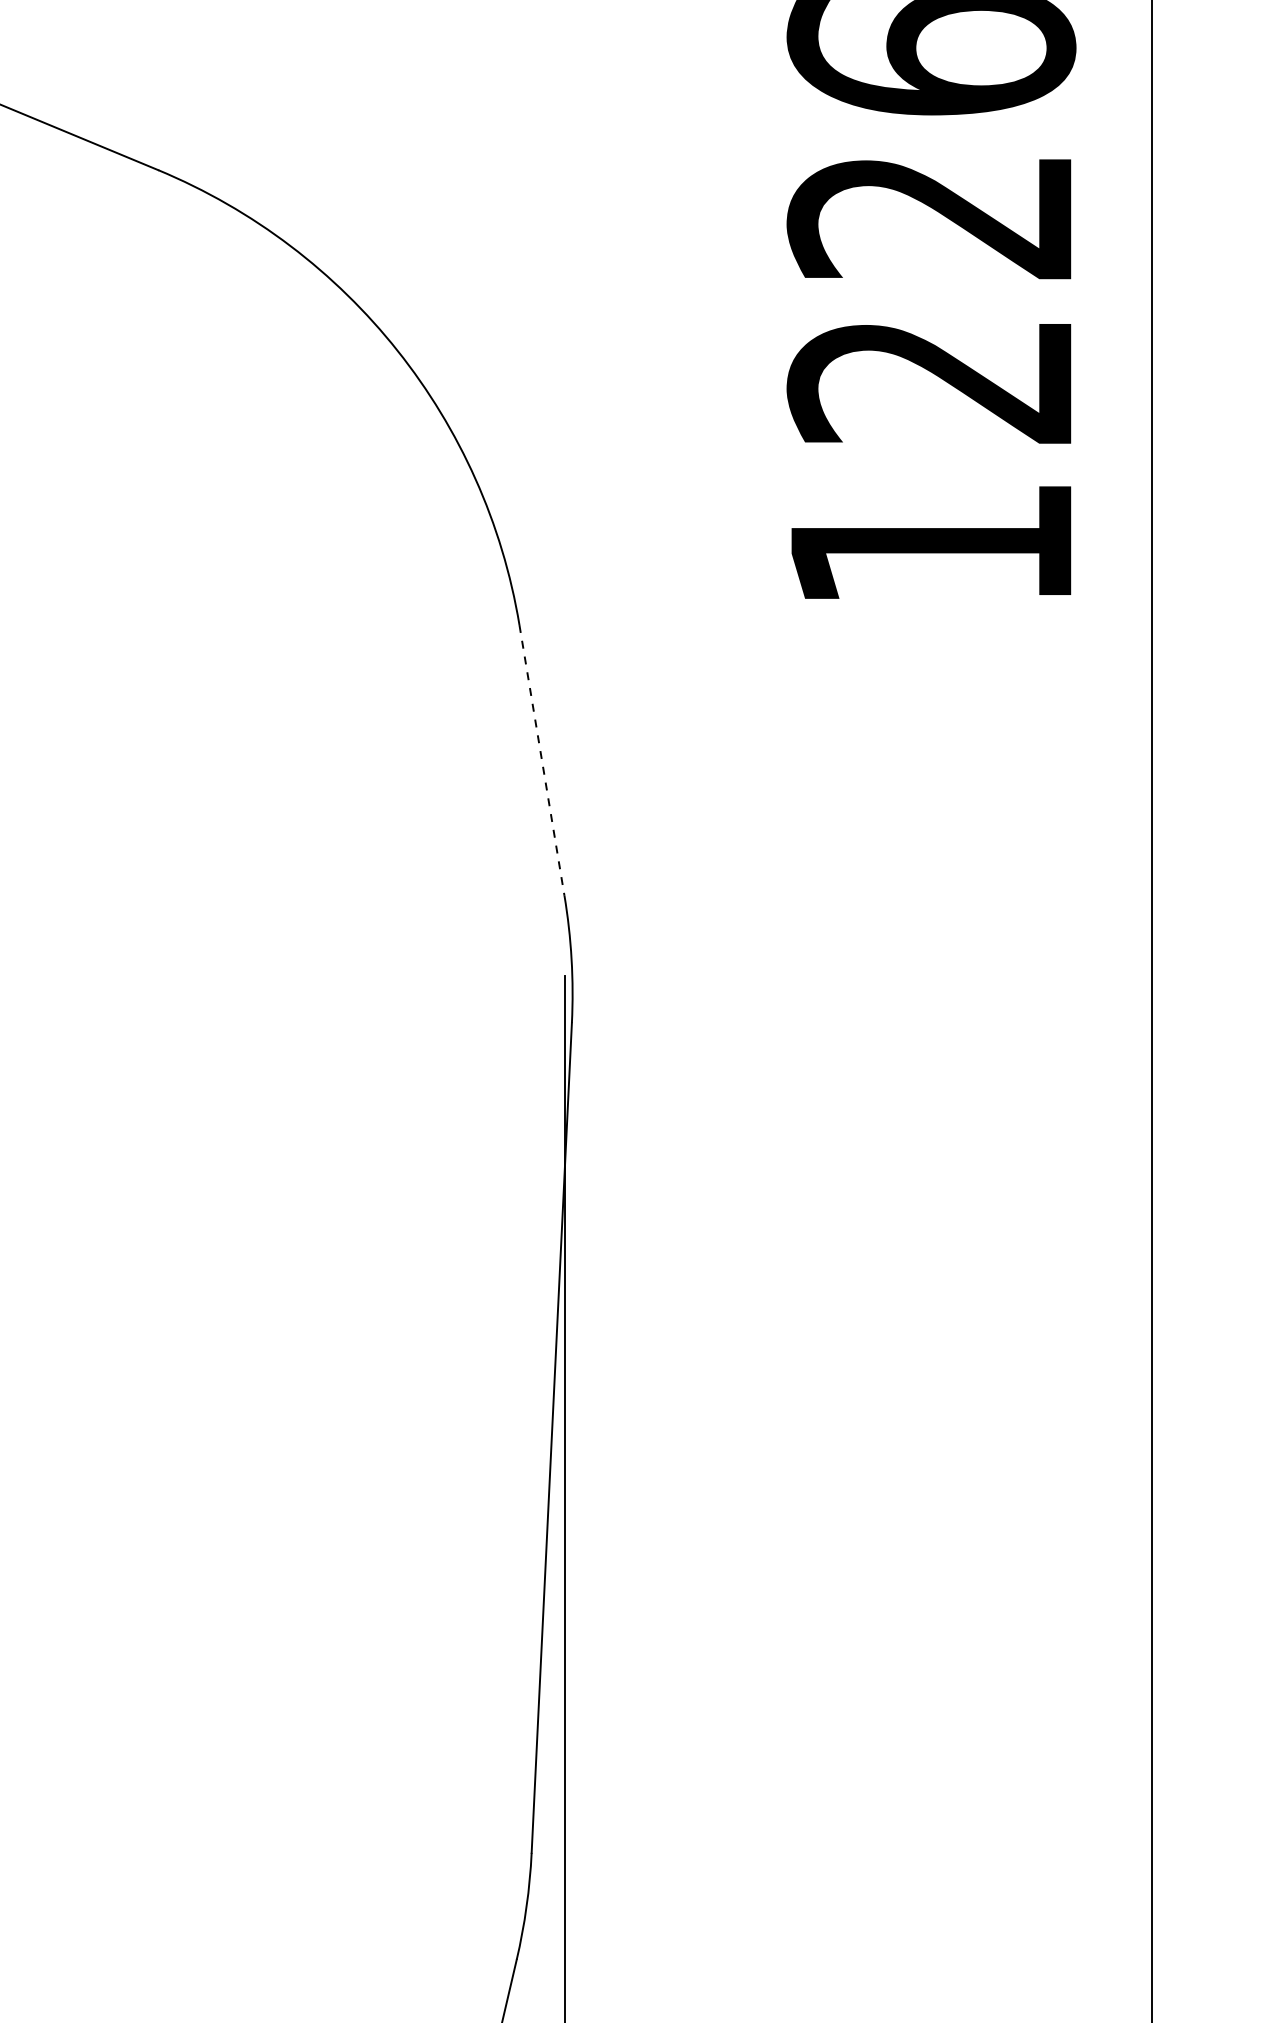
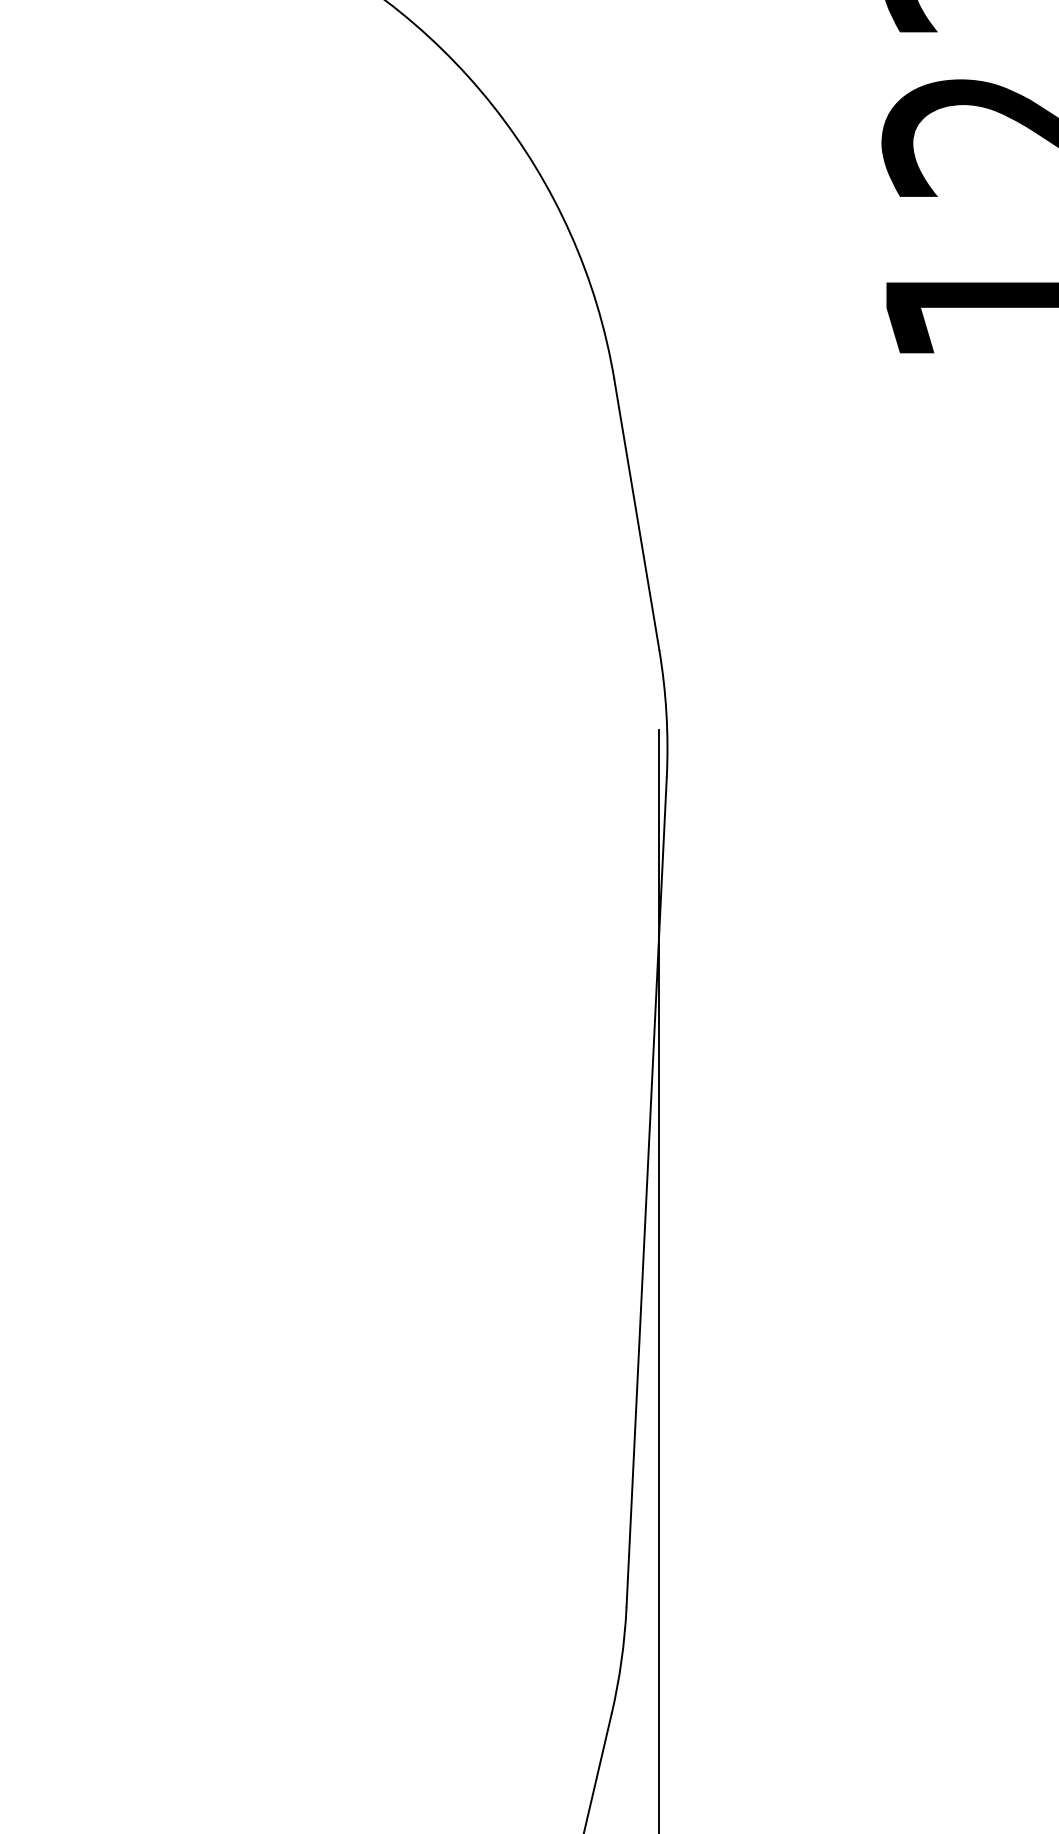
line: (542, 760) -> (637, 514), dashed -> solid

